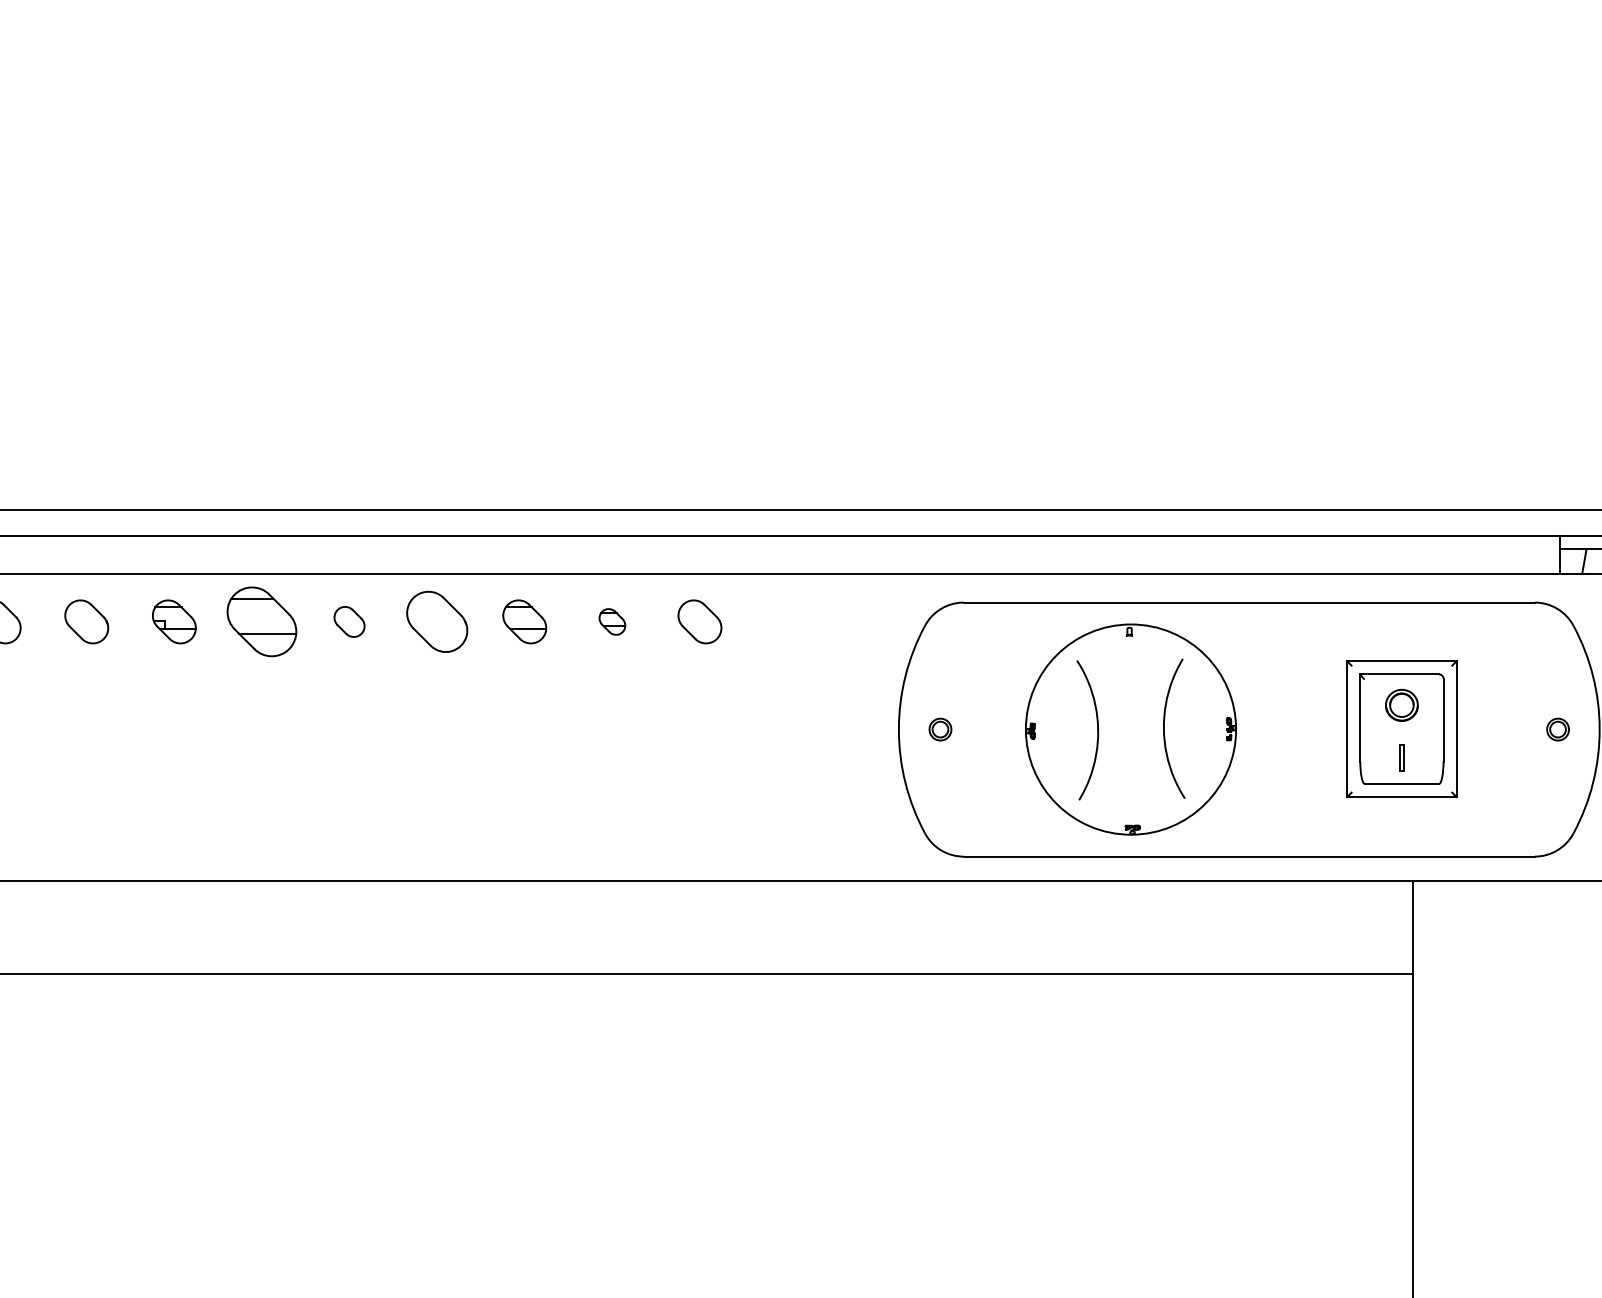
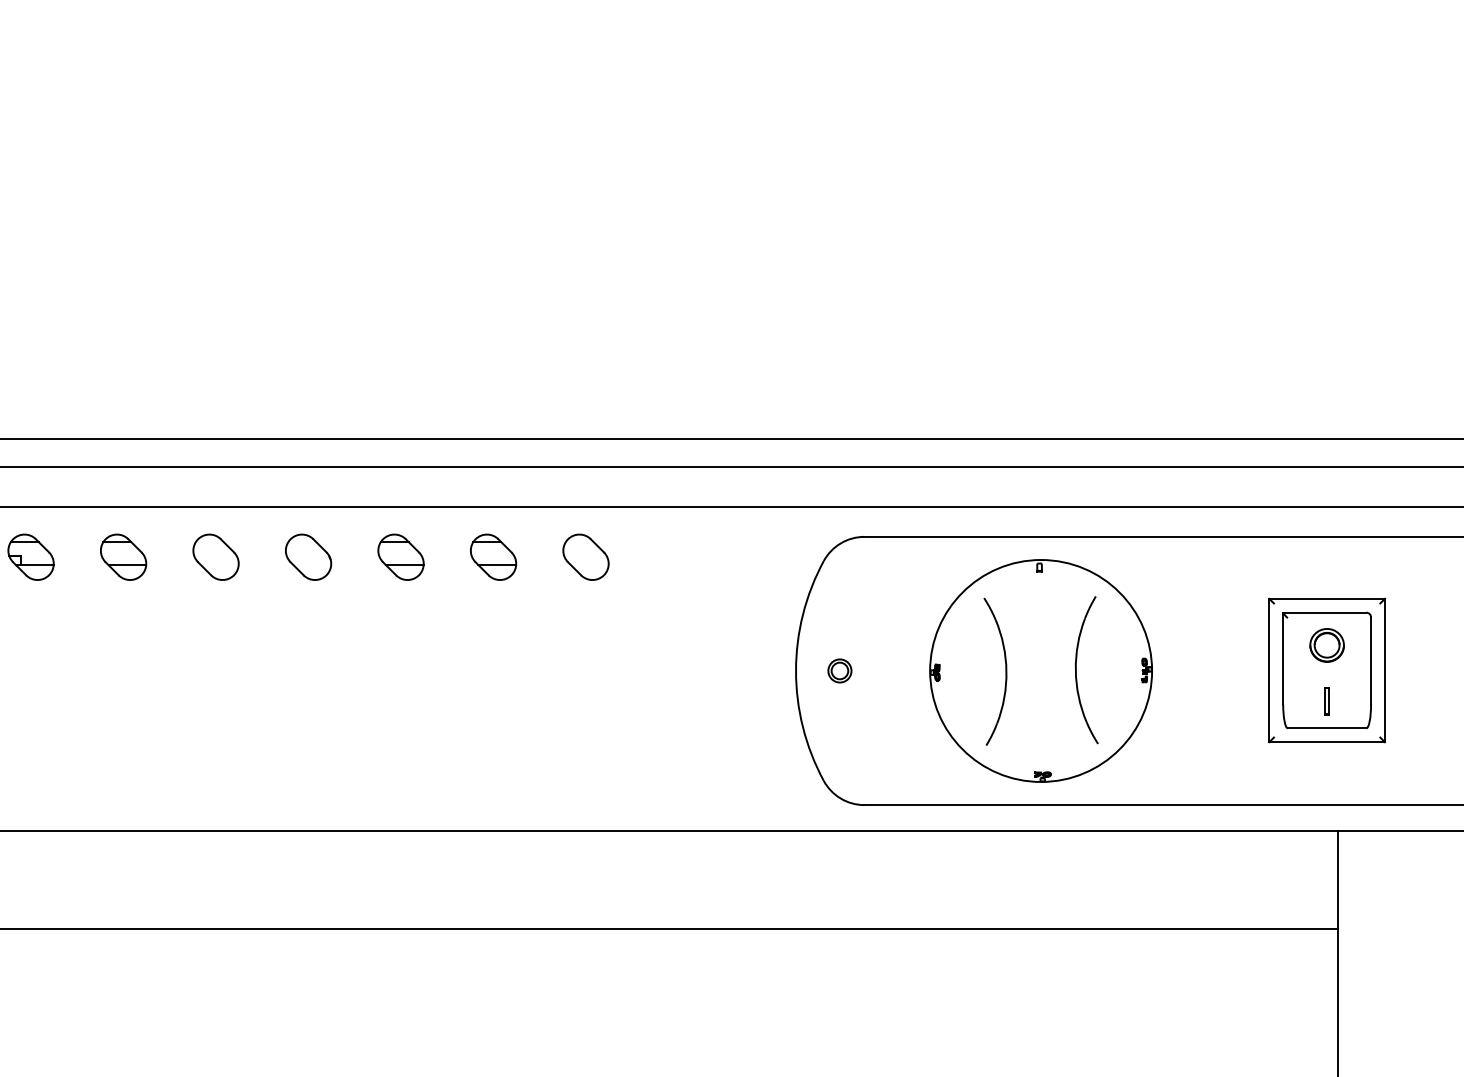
part: (261, 621) -> (123, 556), size x0.62
part: (349, 621) -> (215, 556), size x1.43
part: (436, 621) -> (307, 556), size x0.71
part: (612, 621) -> (493, 556), size x1.67

